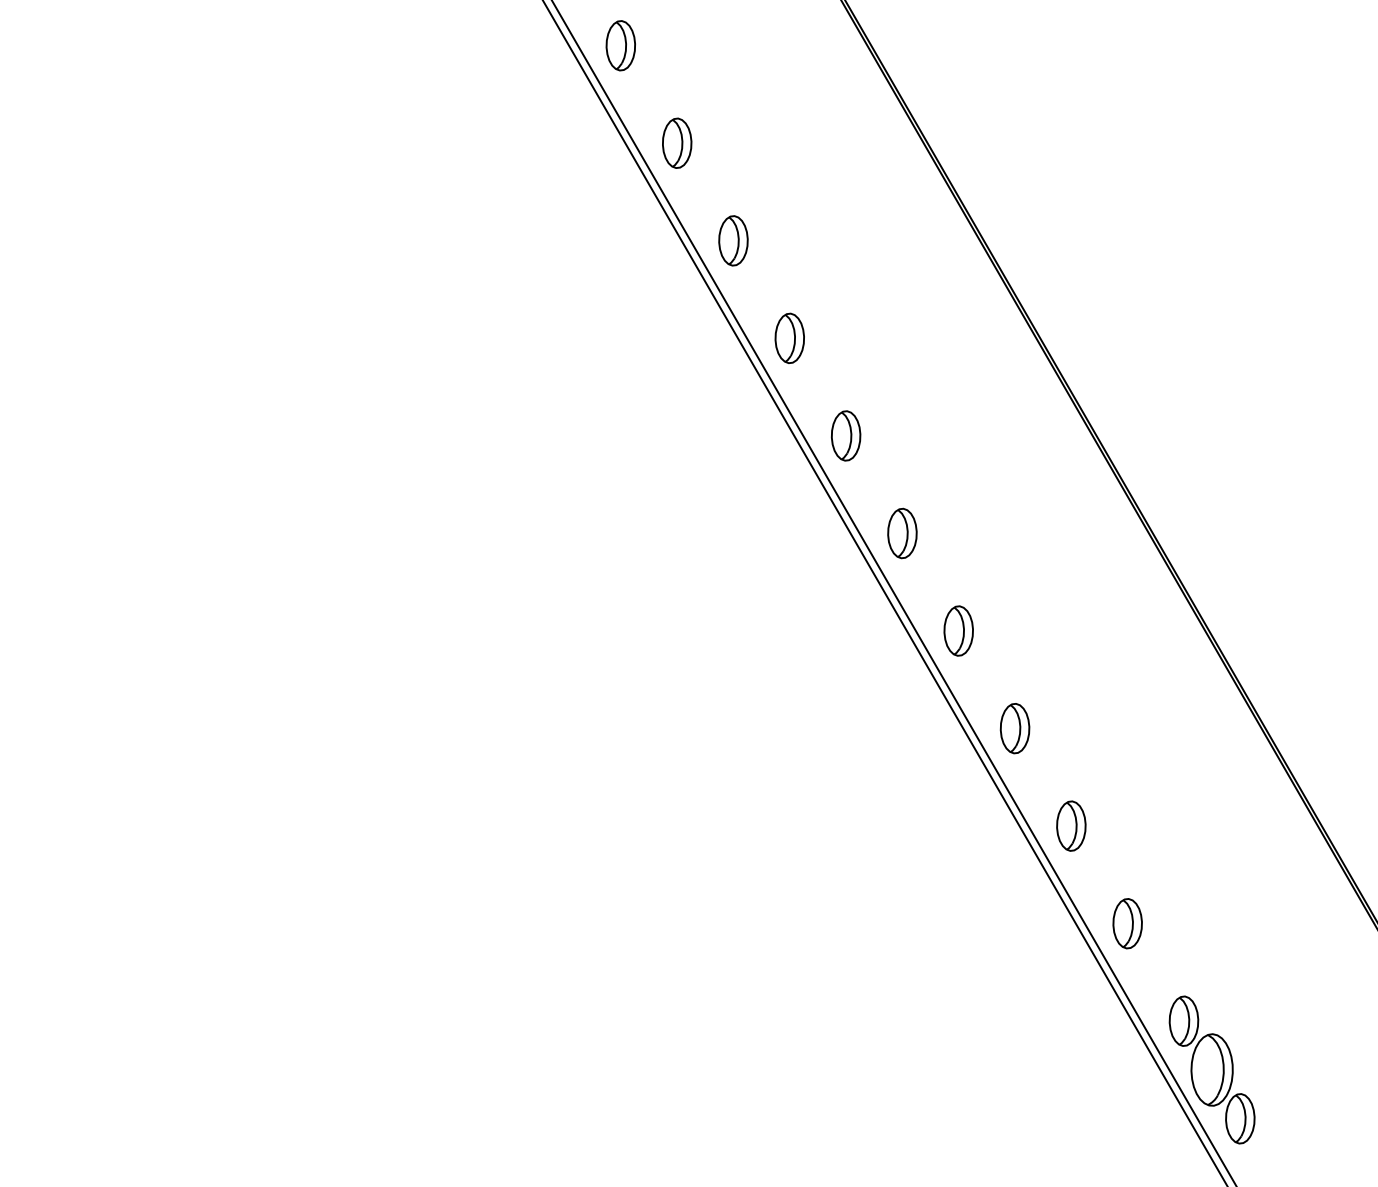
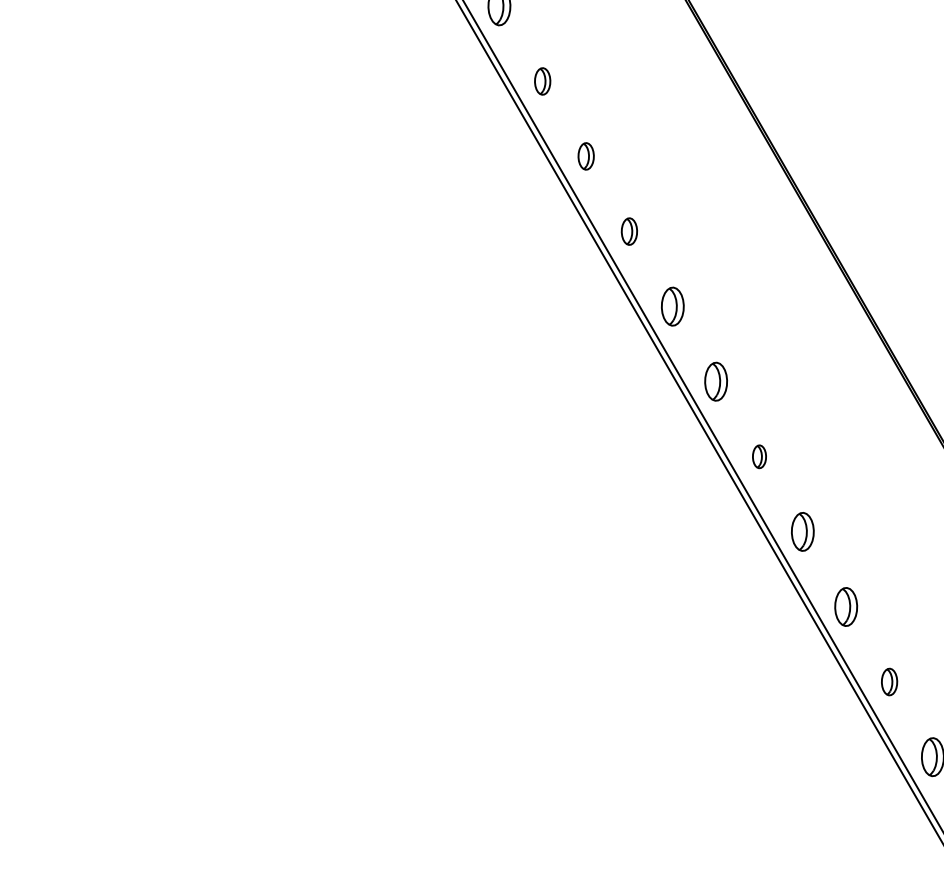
part: (620, 45) -> (542, 81), size x0.7
part: (677, 142) -> (586, 155), size x0.7
part: (733, 240) -> (629, 231), size x0.7
part: (902, 533) -> (759, 456), size x0.6
part: (1071, 825) -> (889, 681), size x0.7

